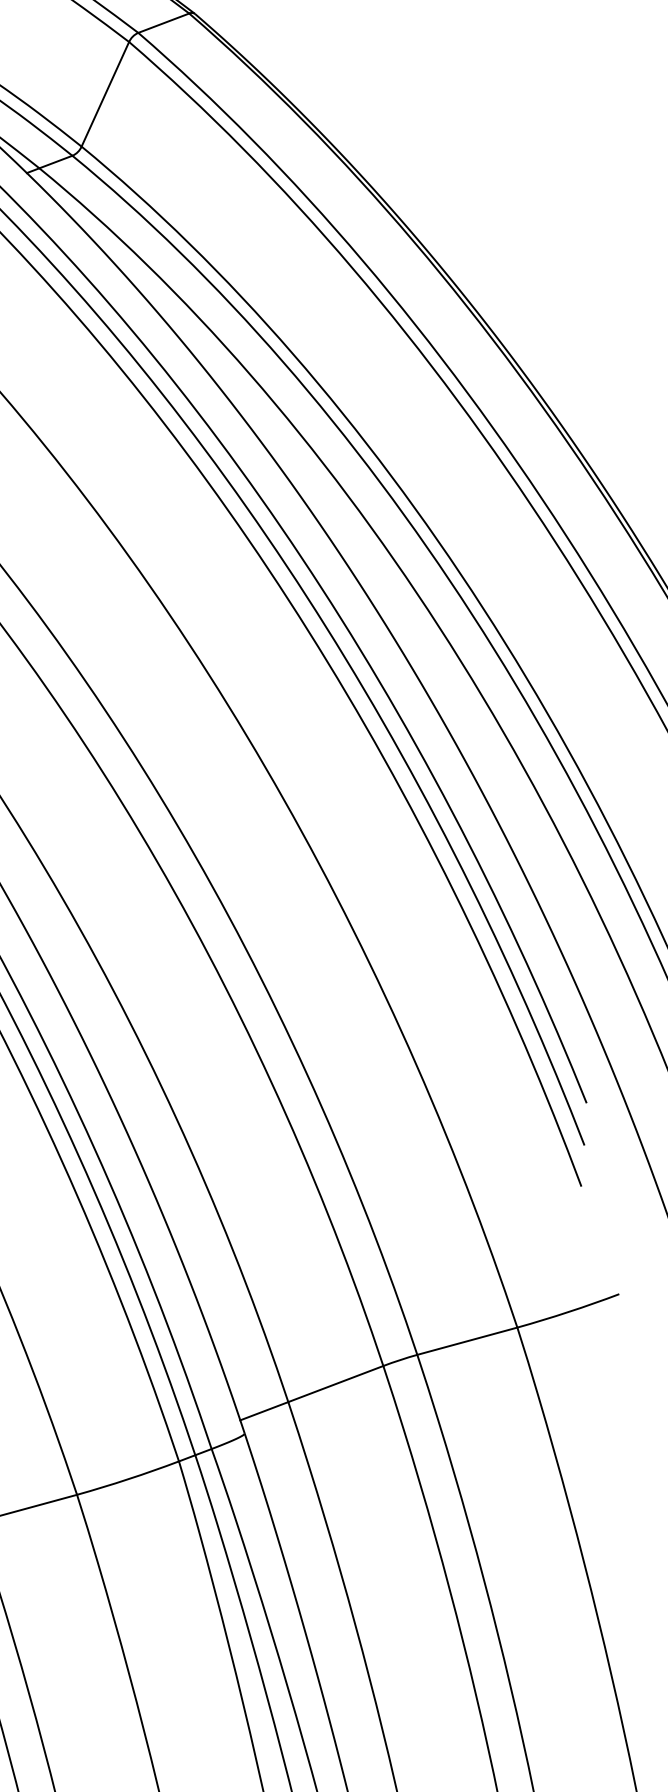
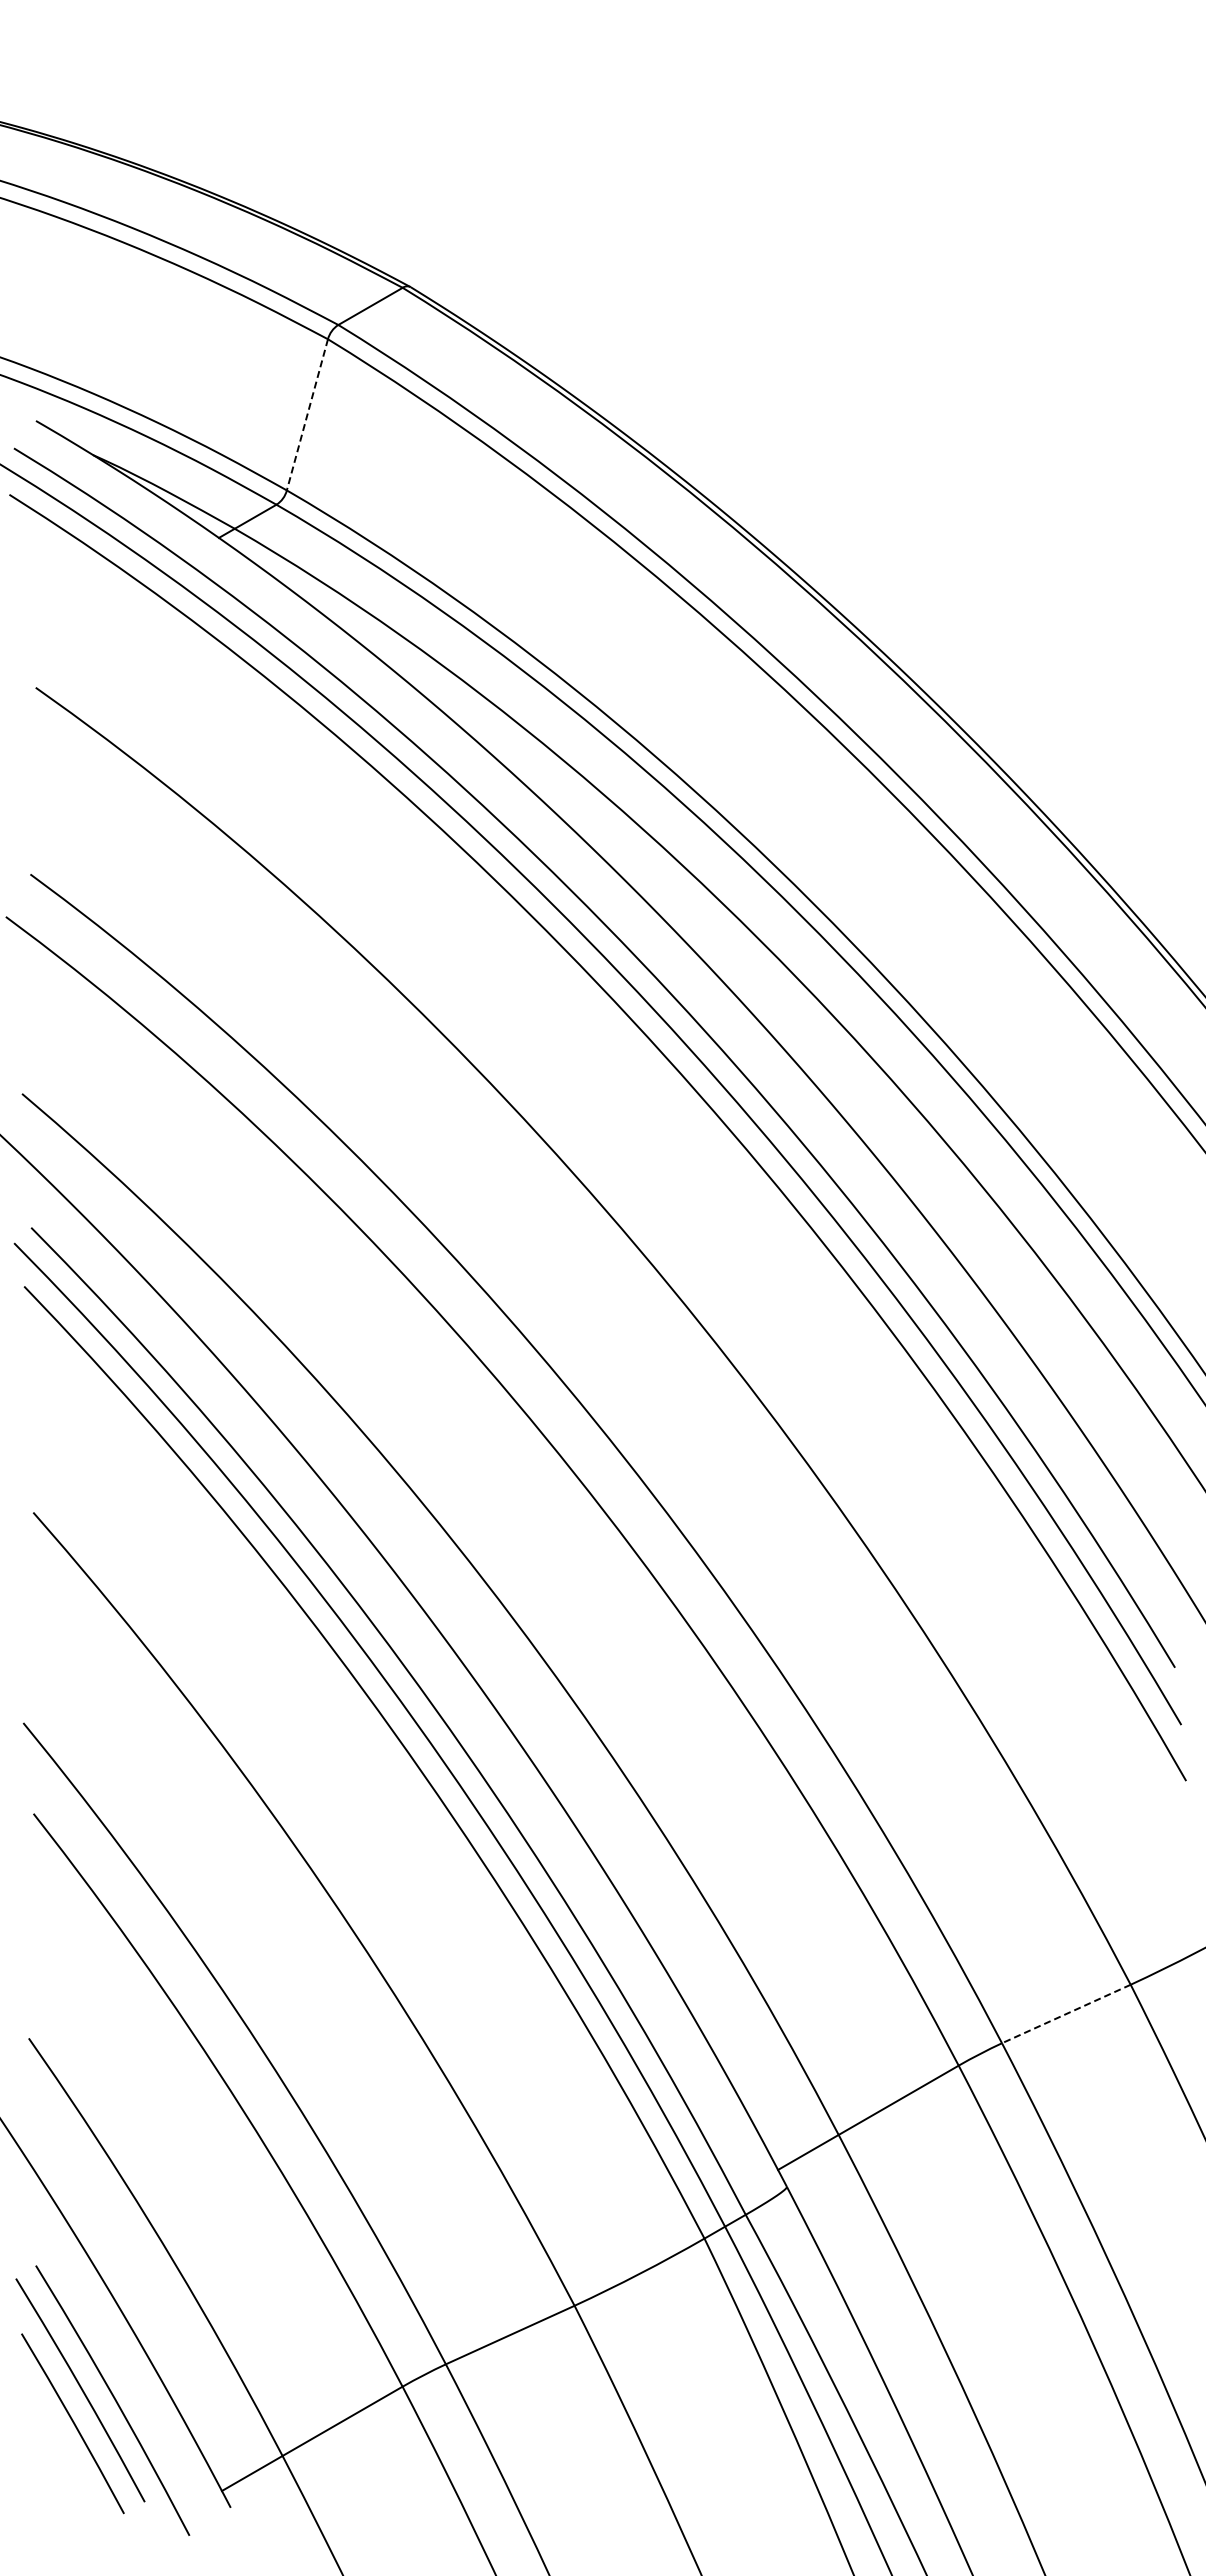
line: (105, 94) -> (307, 415), solid -> dashed
line: (467, 1341) -> (1066, 2014), solid -> dashed

